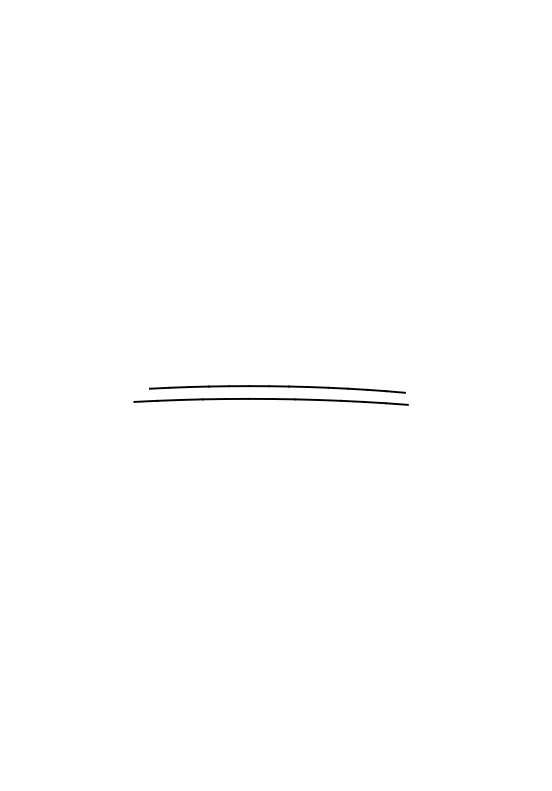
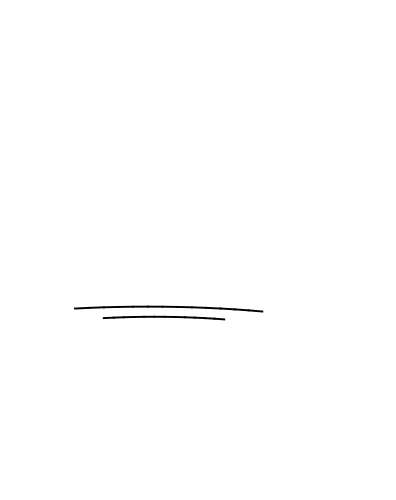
part: (270, 401) -> (163, 317), size x0.6

